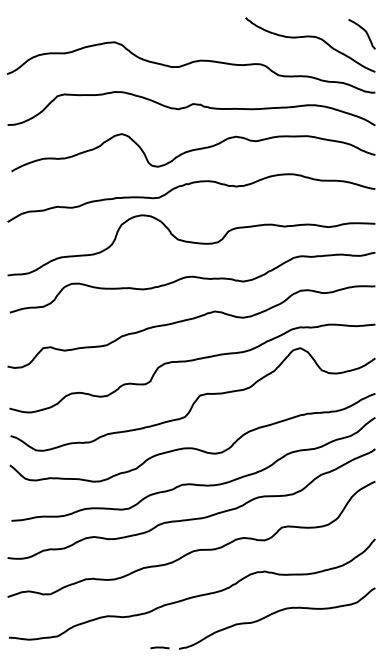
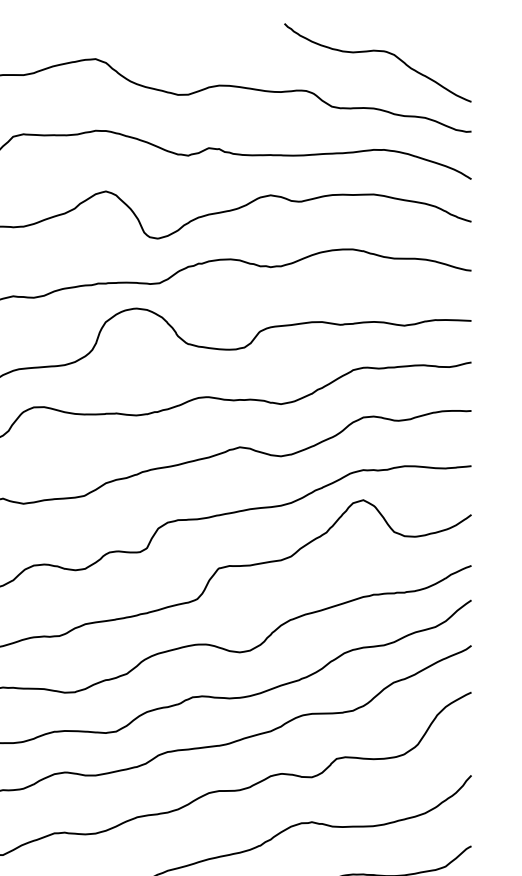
curve: (364, 31) -> (455, 43), removed

